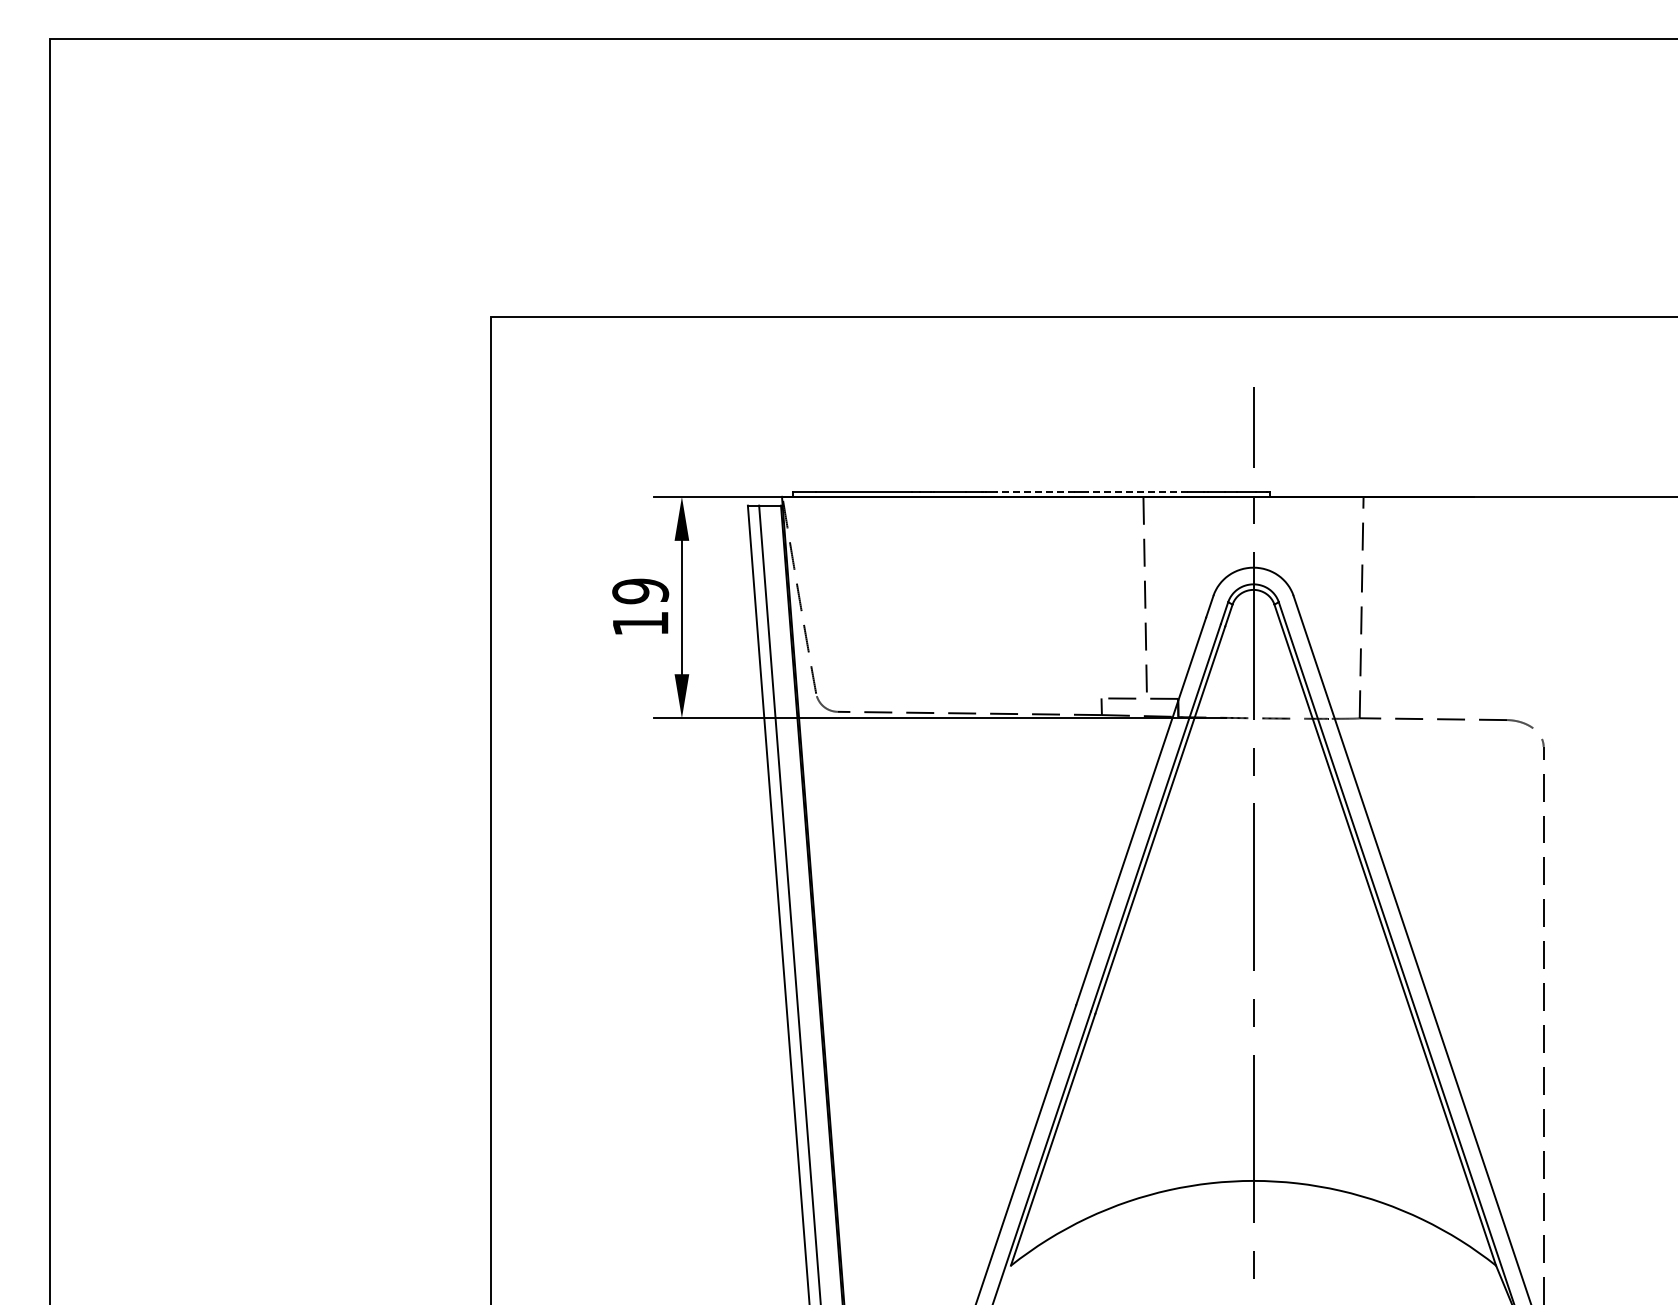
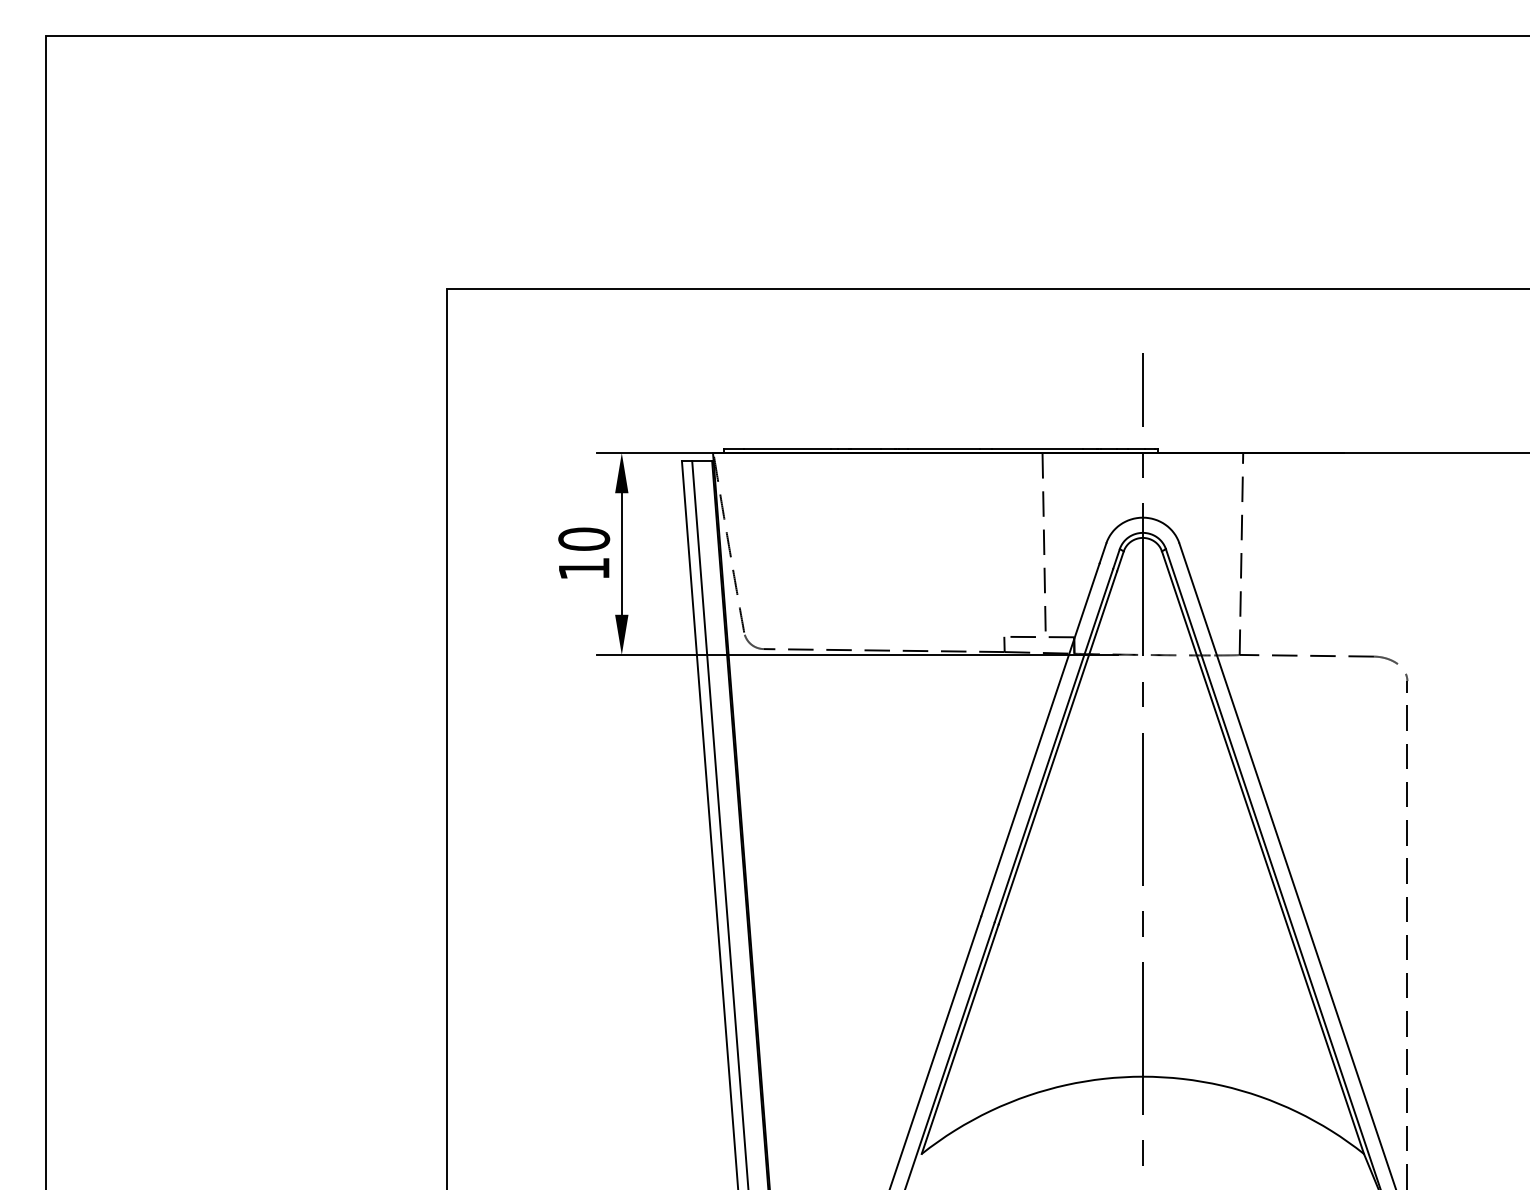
line: (1035, 492) -> (944, 449), dashed -> solid
line: (1137, 492) -> (1037, 449), dashed -> solid
text: (640, 591) -> (584, 539), 19 -> 10

